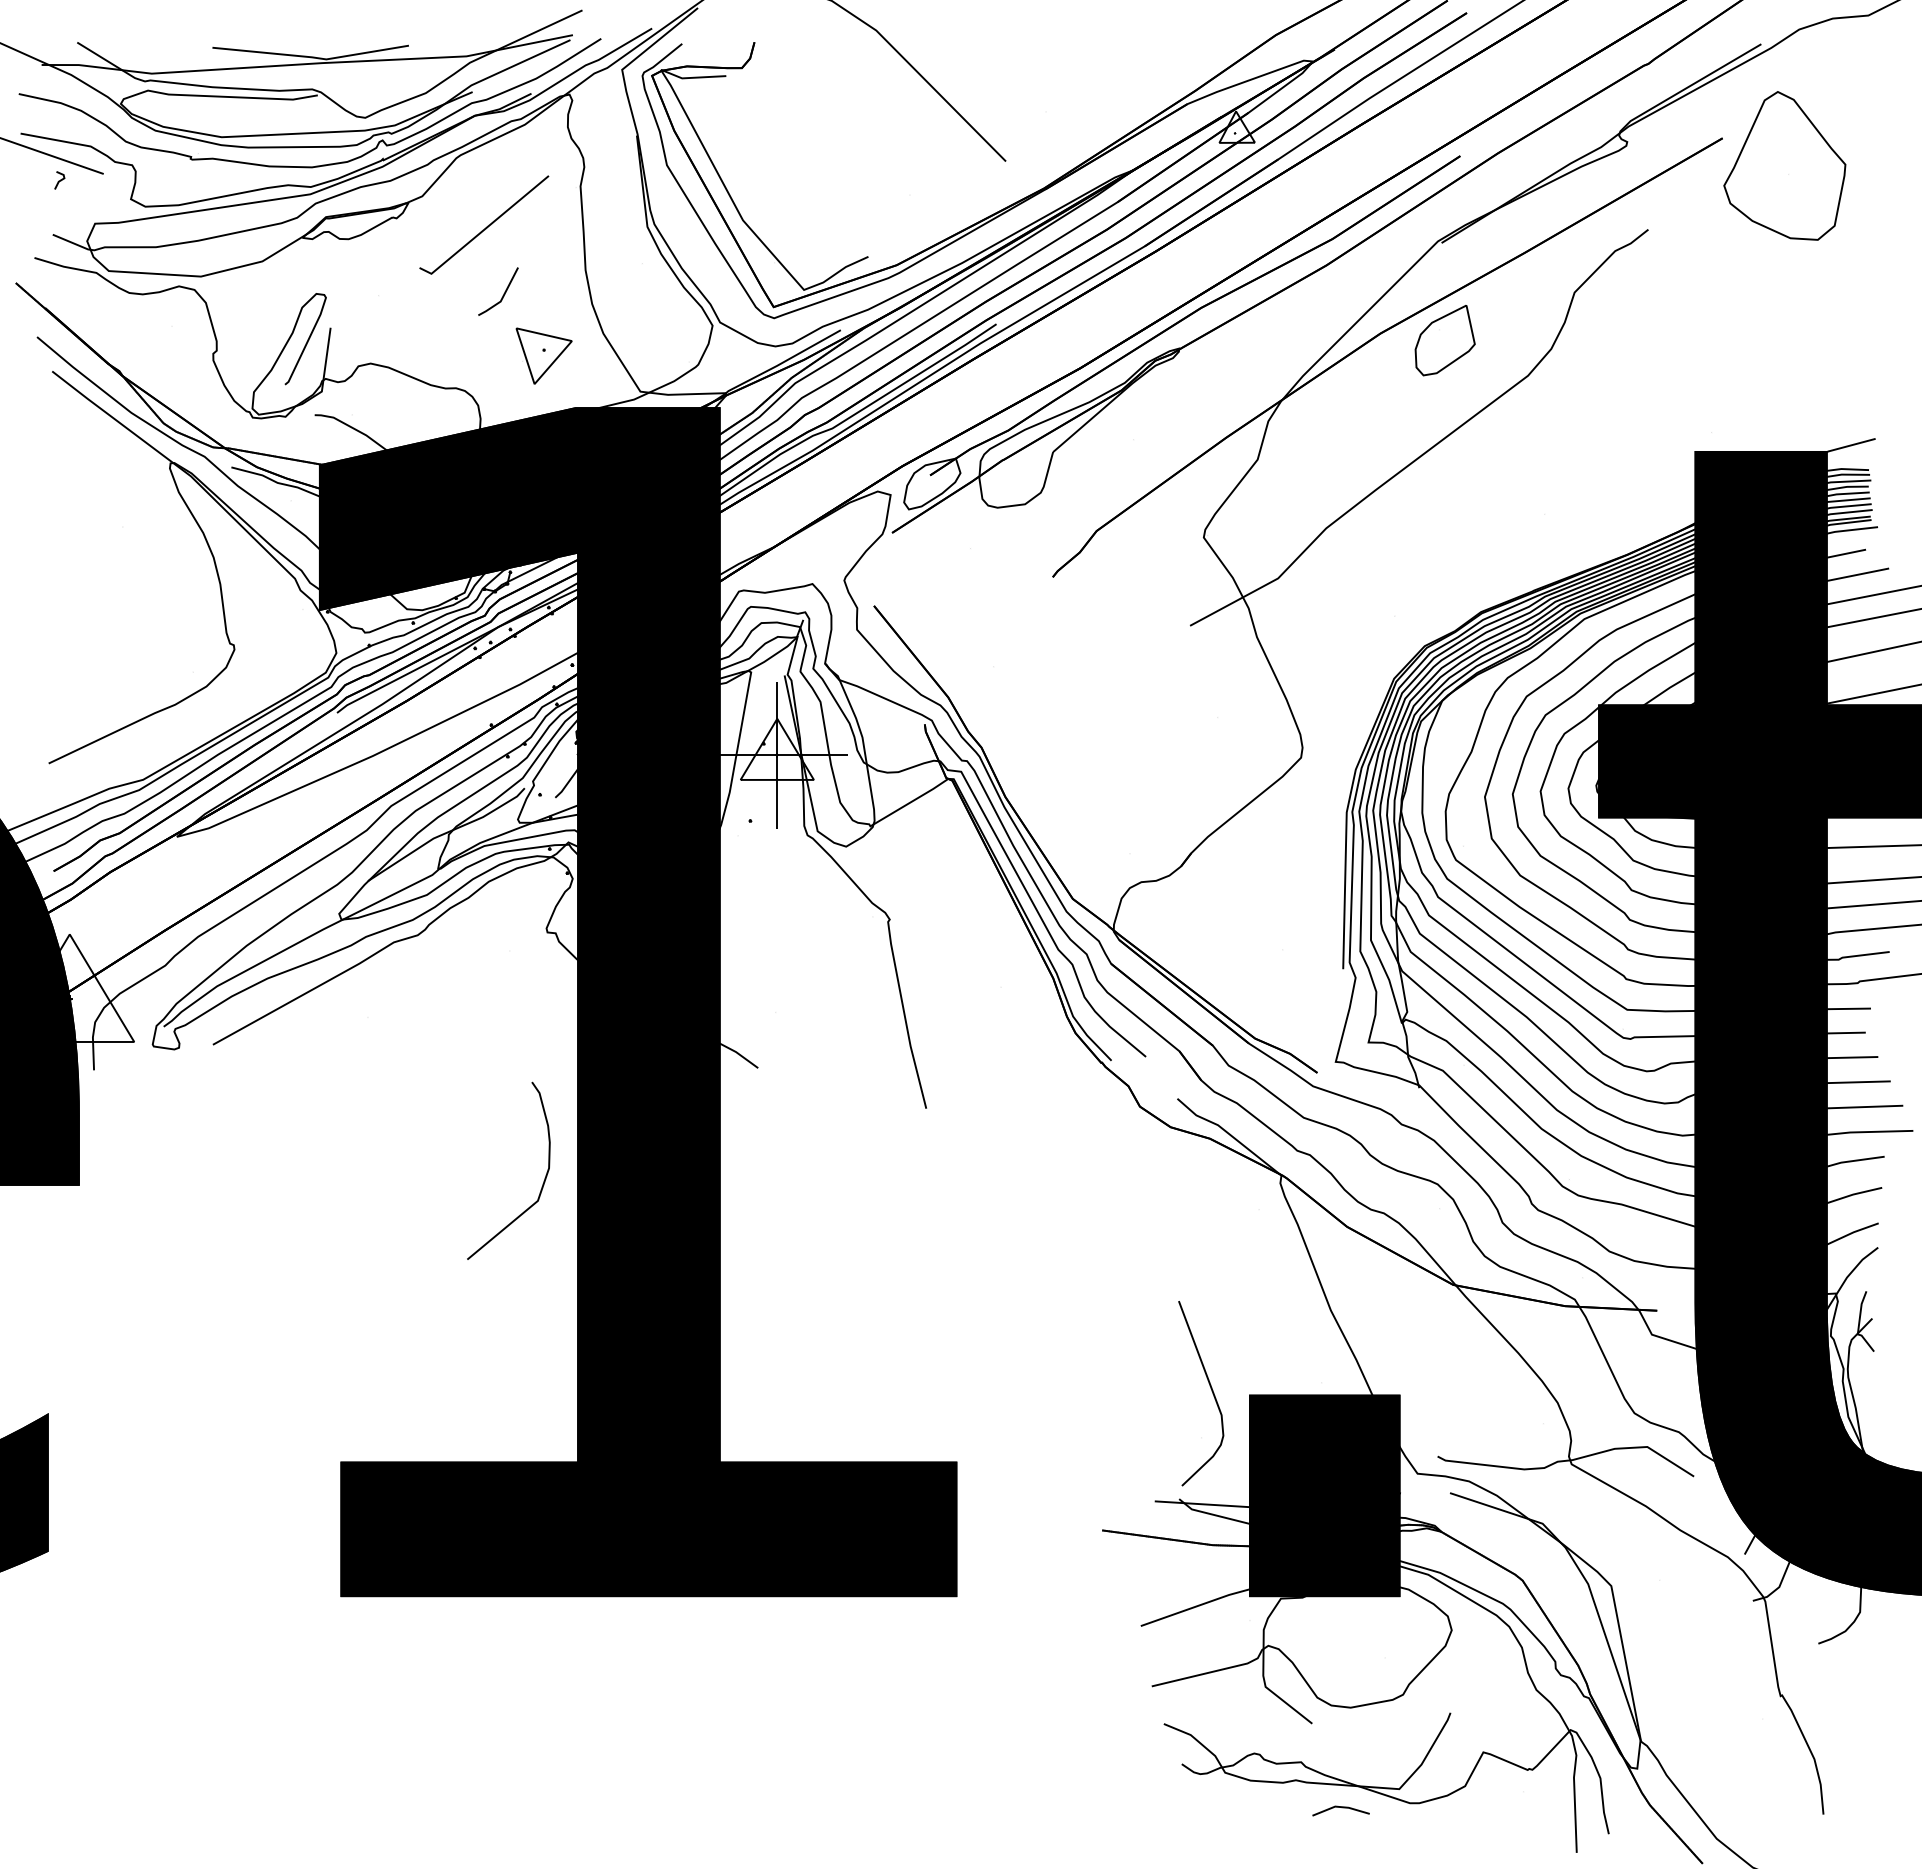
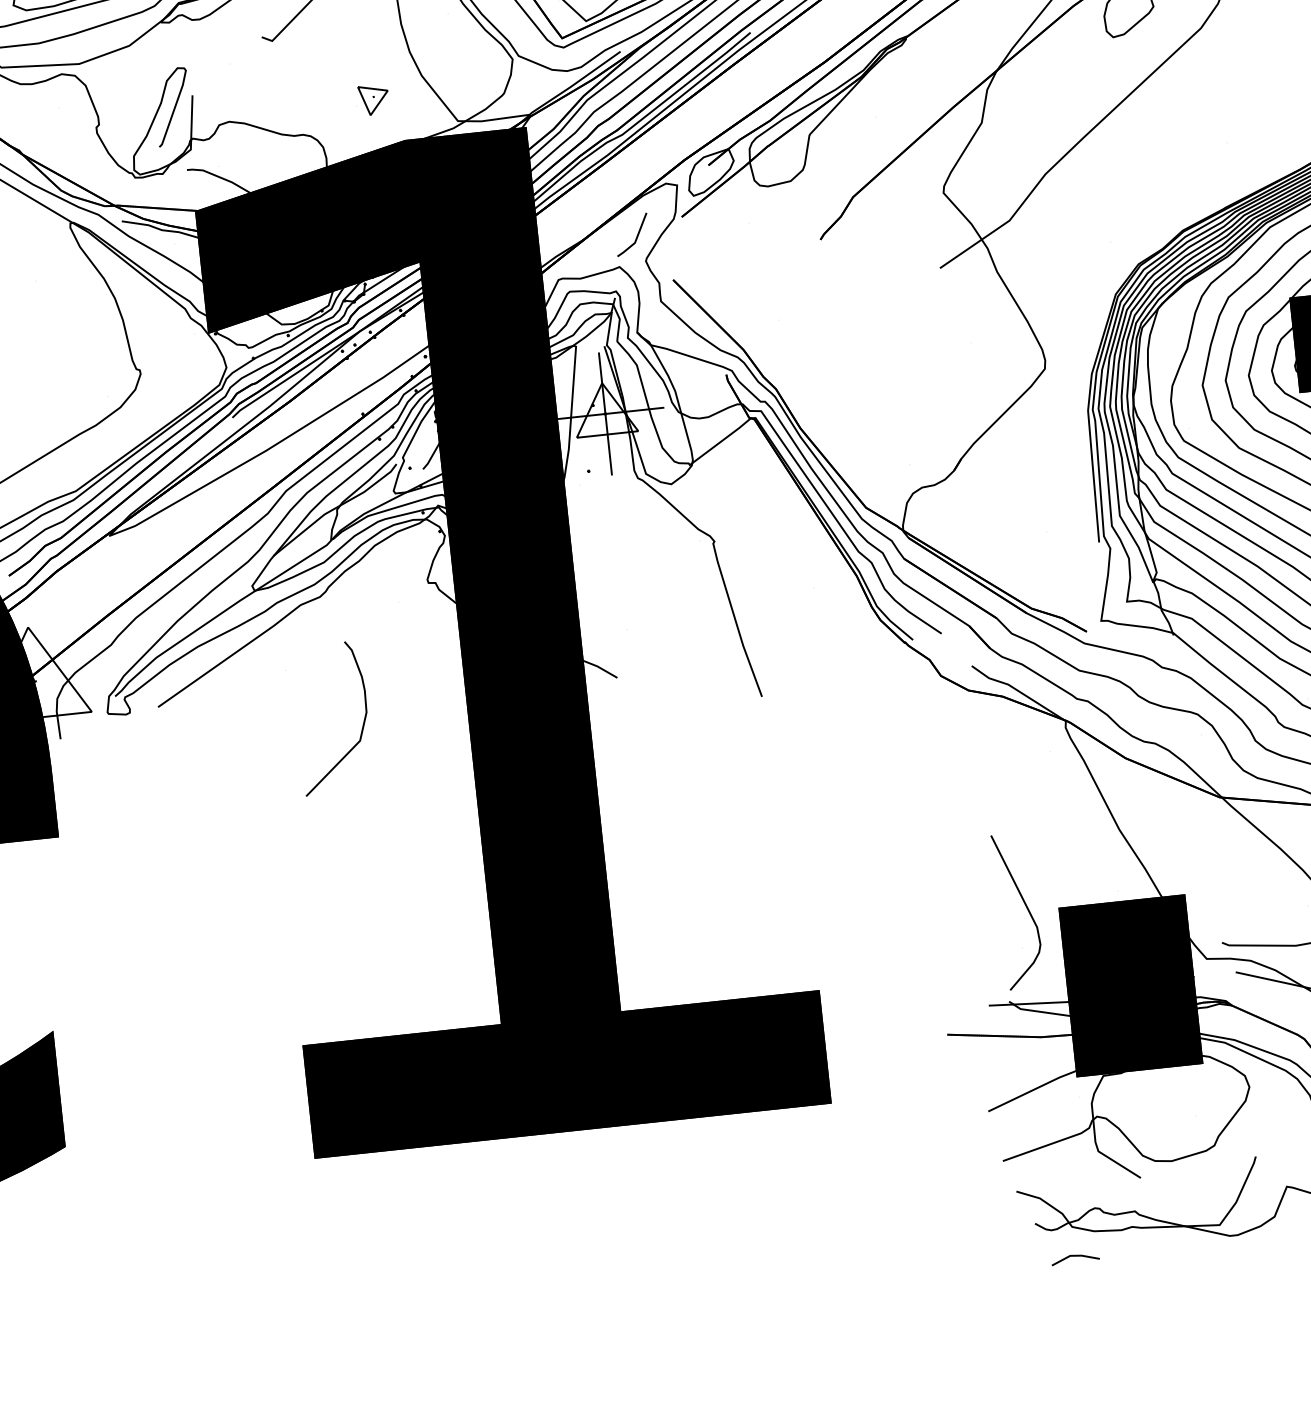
line: (503, 293) -> (636, 235), moved
part: (543, 356) -> (373, 100), size x0.62
curve: (542, 1183) -> (362, 725), moved
line: (1342, 1808) -> (1076, 1256), moved

